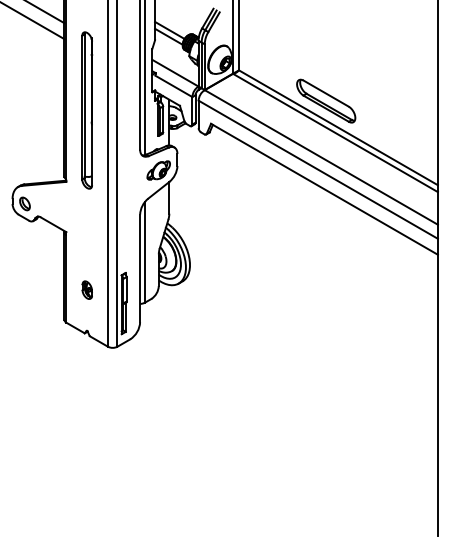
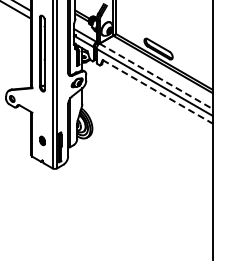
line: (321, 157) -> (156, 76), solid -> dashed
line: (323, 188) -> (157, 91), solid -> dashed

